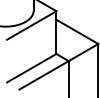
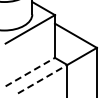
line: (31, 67) -> (30, 71), solid -> dashed
line: (44, 74) -> (43, 78), solid -> dashed

